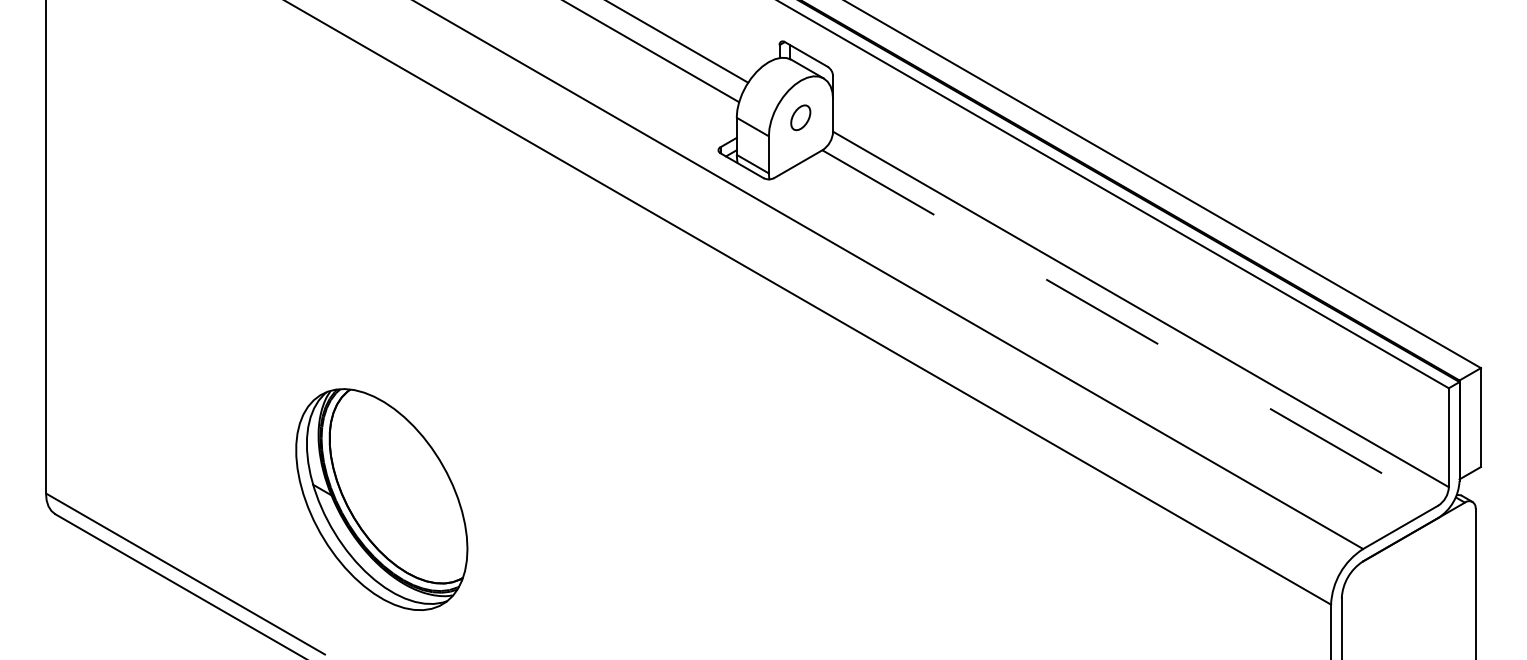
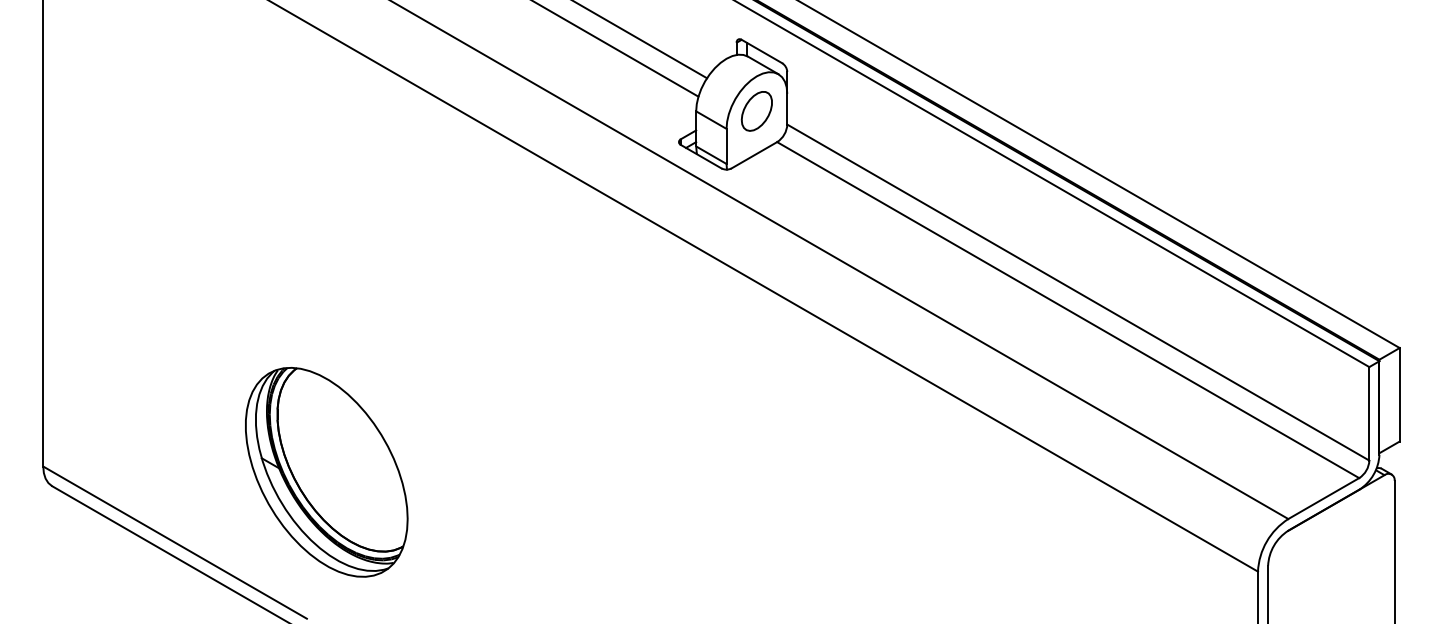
part: (800, 117) -> (756, 111), size x1.67
line: (1130, 328) -> (1068, 310), dashed -> solid
part: (381, 499) -> (326, 472), moved

